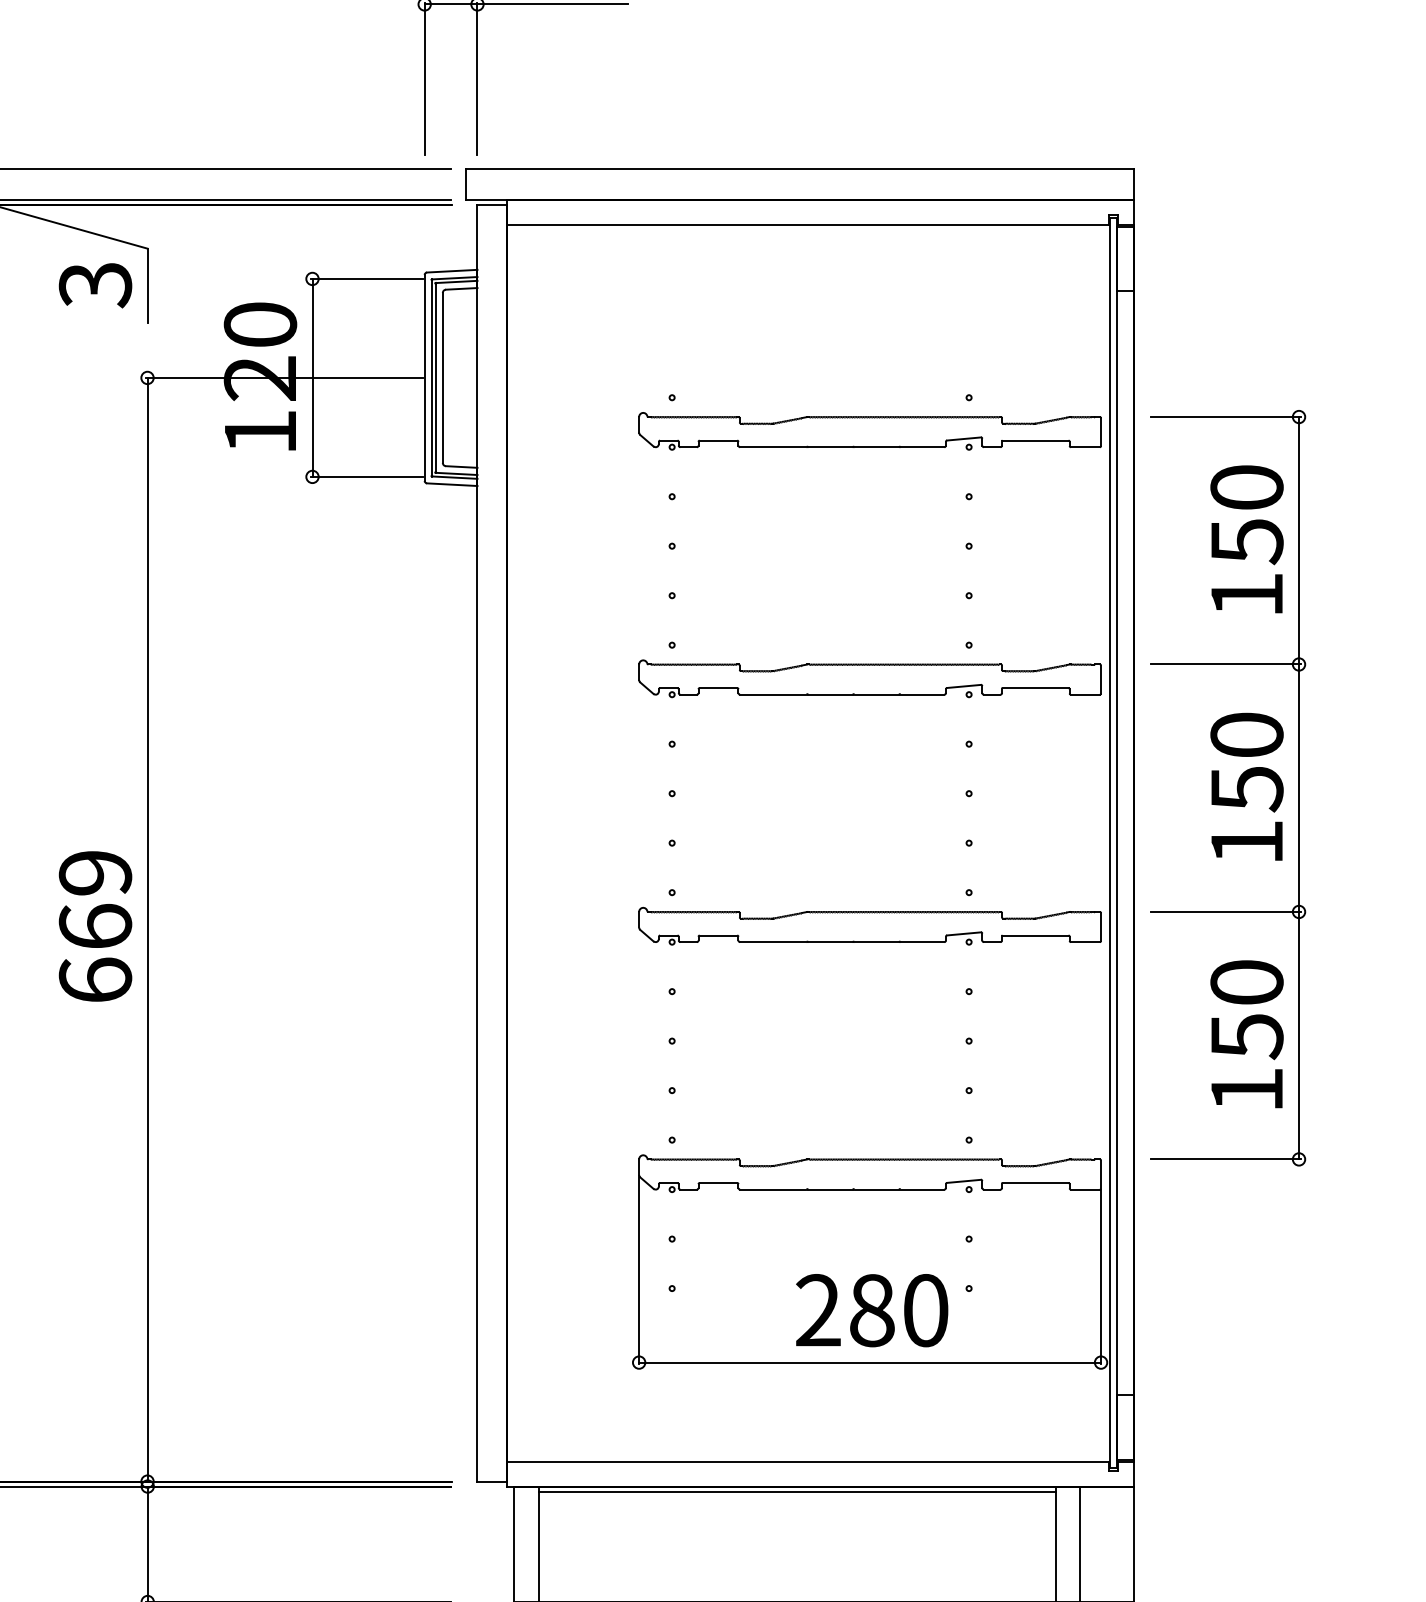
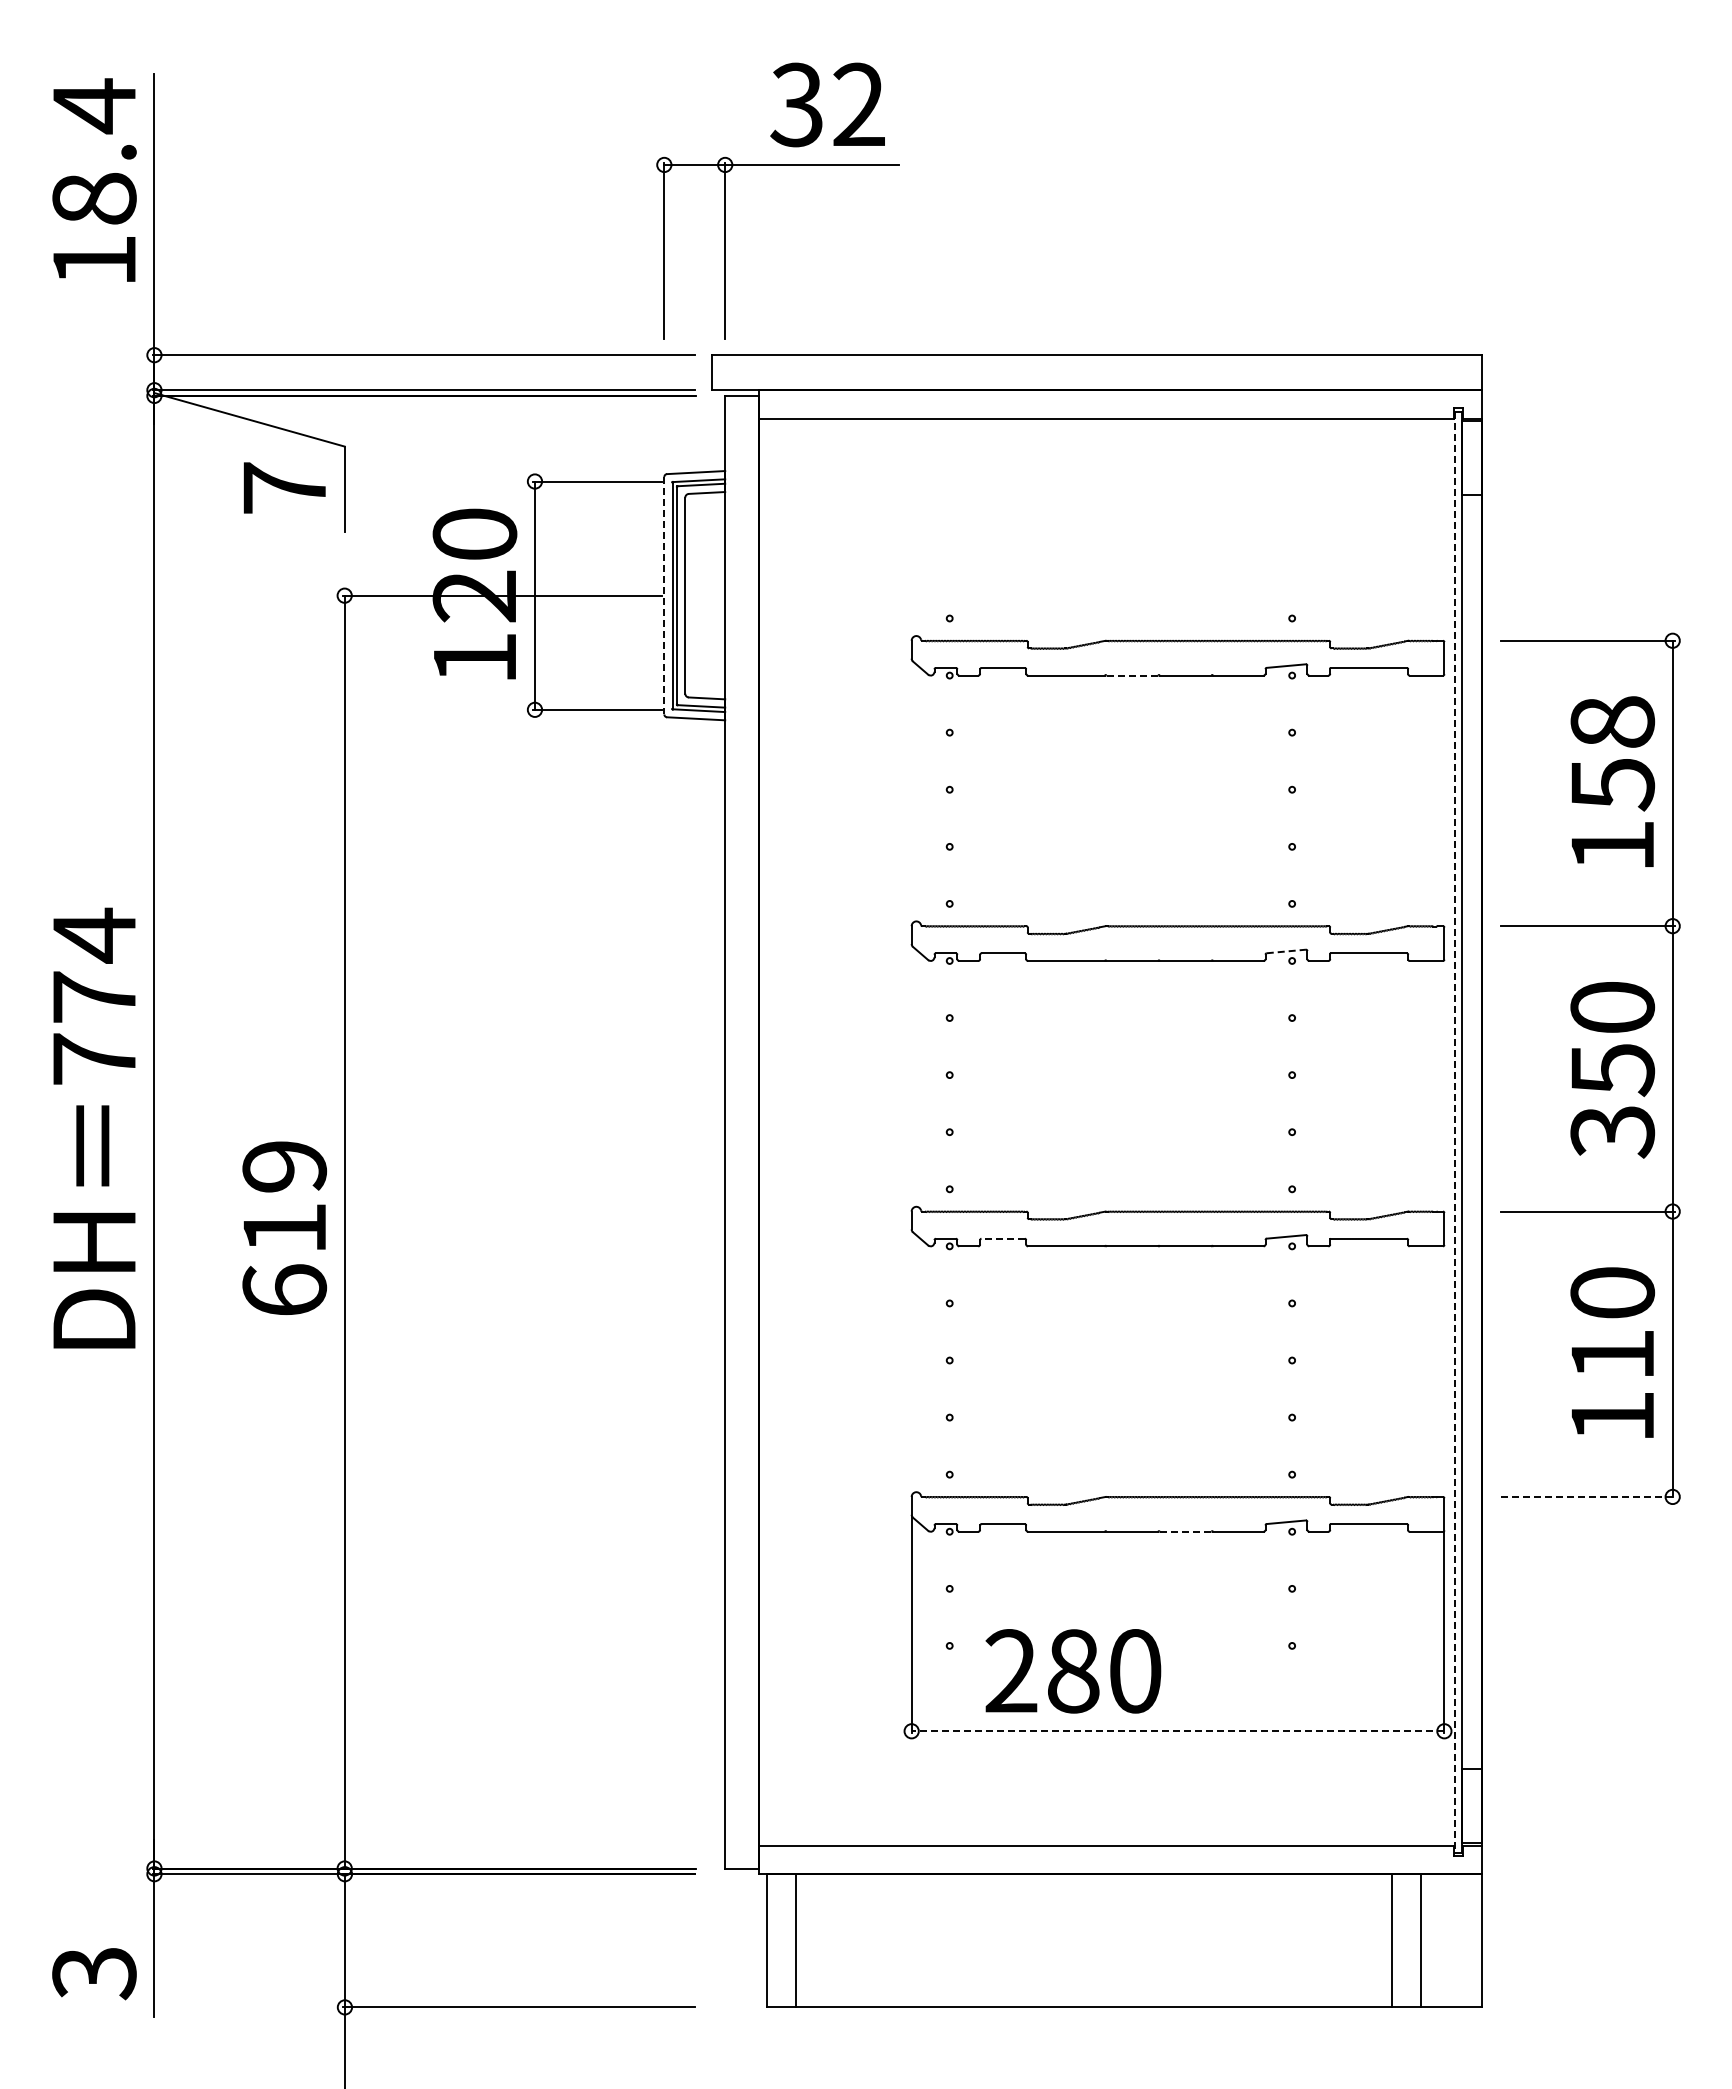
text: (95, 284) -> (284, 488), 3 -> 7
line: (424, 377) -> (664, 595), solid -> dashed
line: (830, 447) -> (1132, 675), solid -> dashed
text: (1246, 487) -> (1612, 721), 150 -> 158
line: (964, 686) -> (1286, 951), solid -> dashed
line: (1109, 843) -> (1454, 1132), solid -> dashed
text: (1246, 843) -> (1612, 1132), 150 -> 350
text: (95, 925) -> (284, 1227), 669 -> 619
line: (718, 935) -> (1003, 1238), solid -> dashed
text: (1247, 1036) -> (1613, 1355), 150 -> 110
line: (1226, 1159) -> (1588, 1496), solid -> dashed
line: (876, 1189) -> (1185, 1531), solid -> dashed
text: (872, 1310) -> (1073, 1671), moved
line: (869, 1362) -> (1177, 1731), solid -> dashed
line: (796, 1491) -> (1093, 1879), removed

